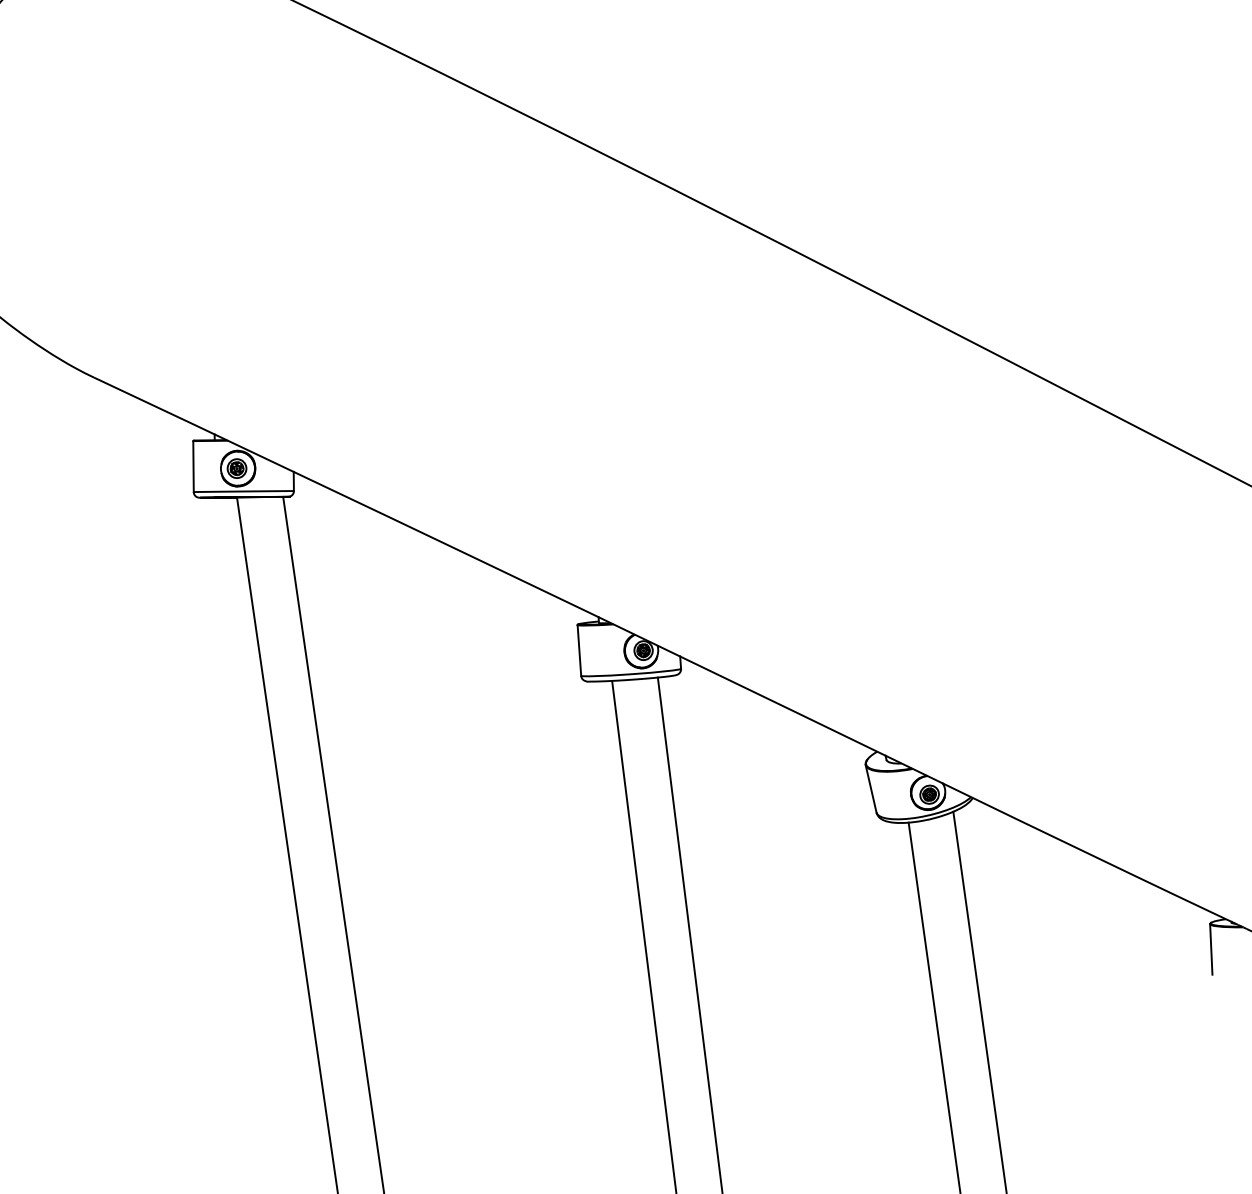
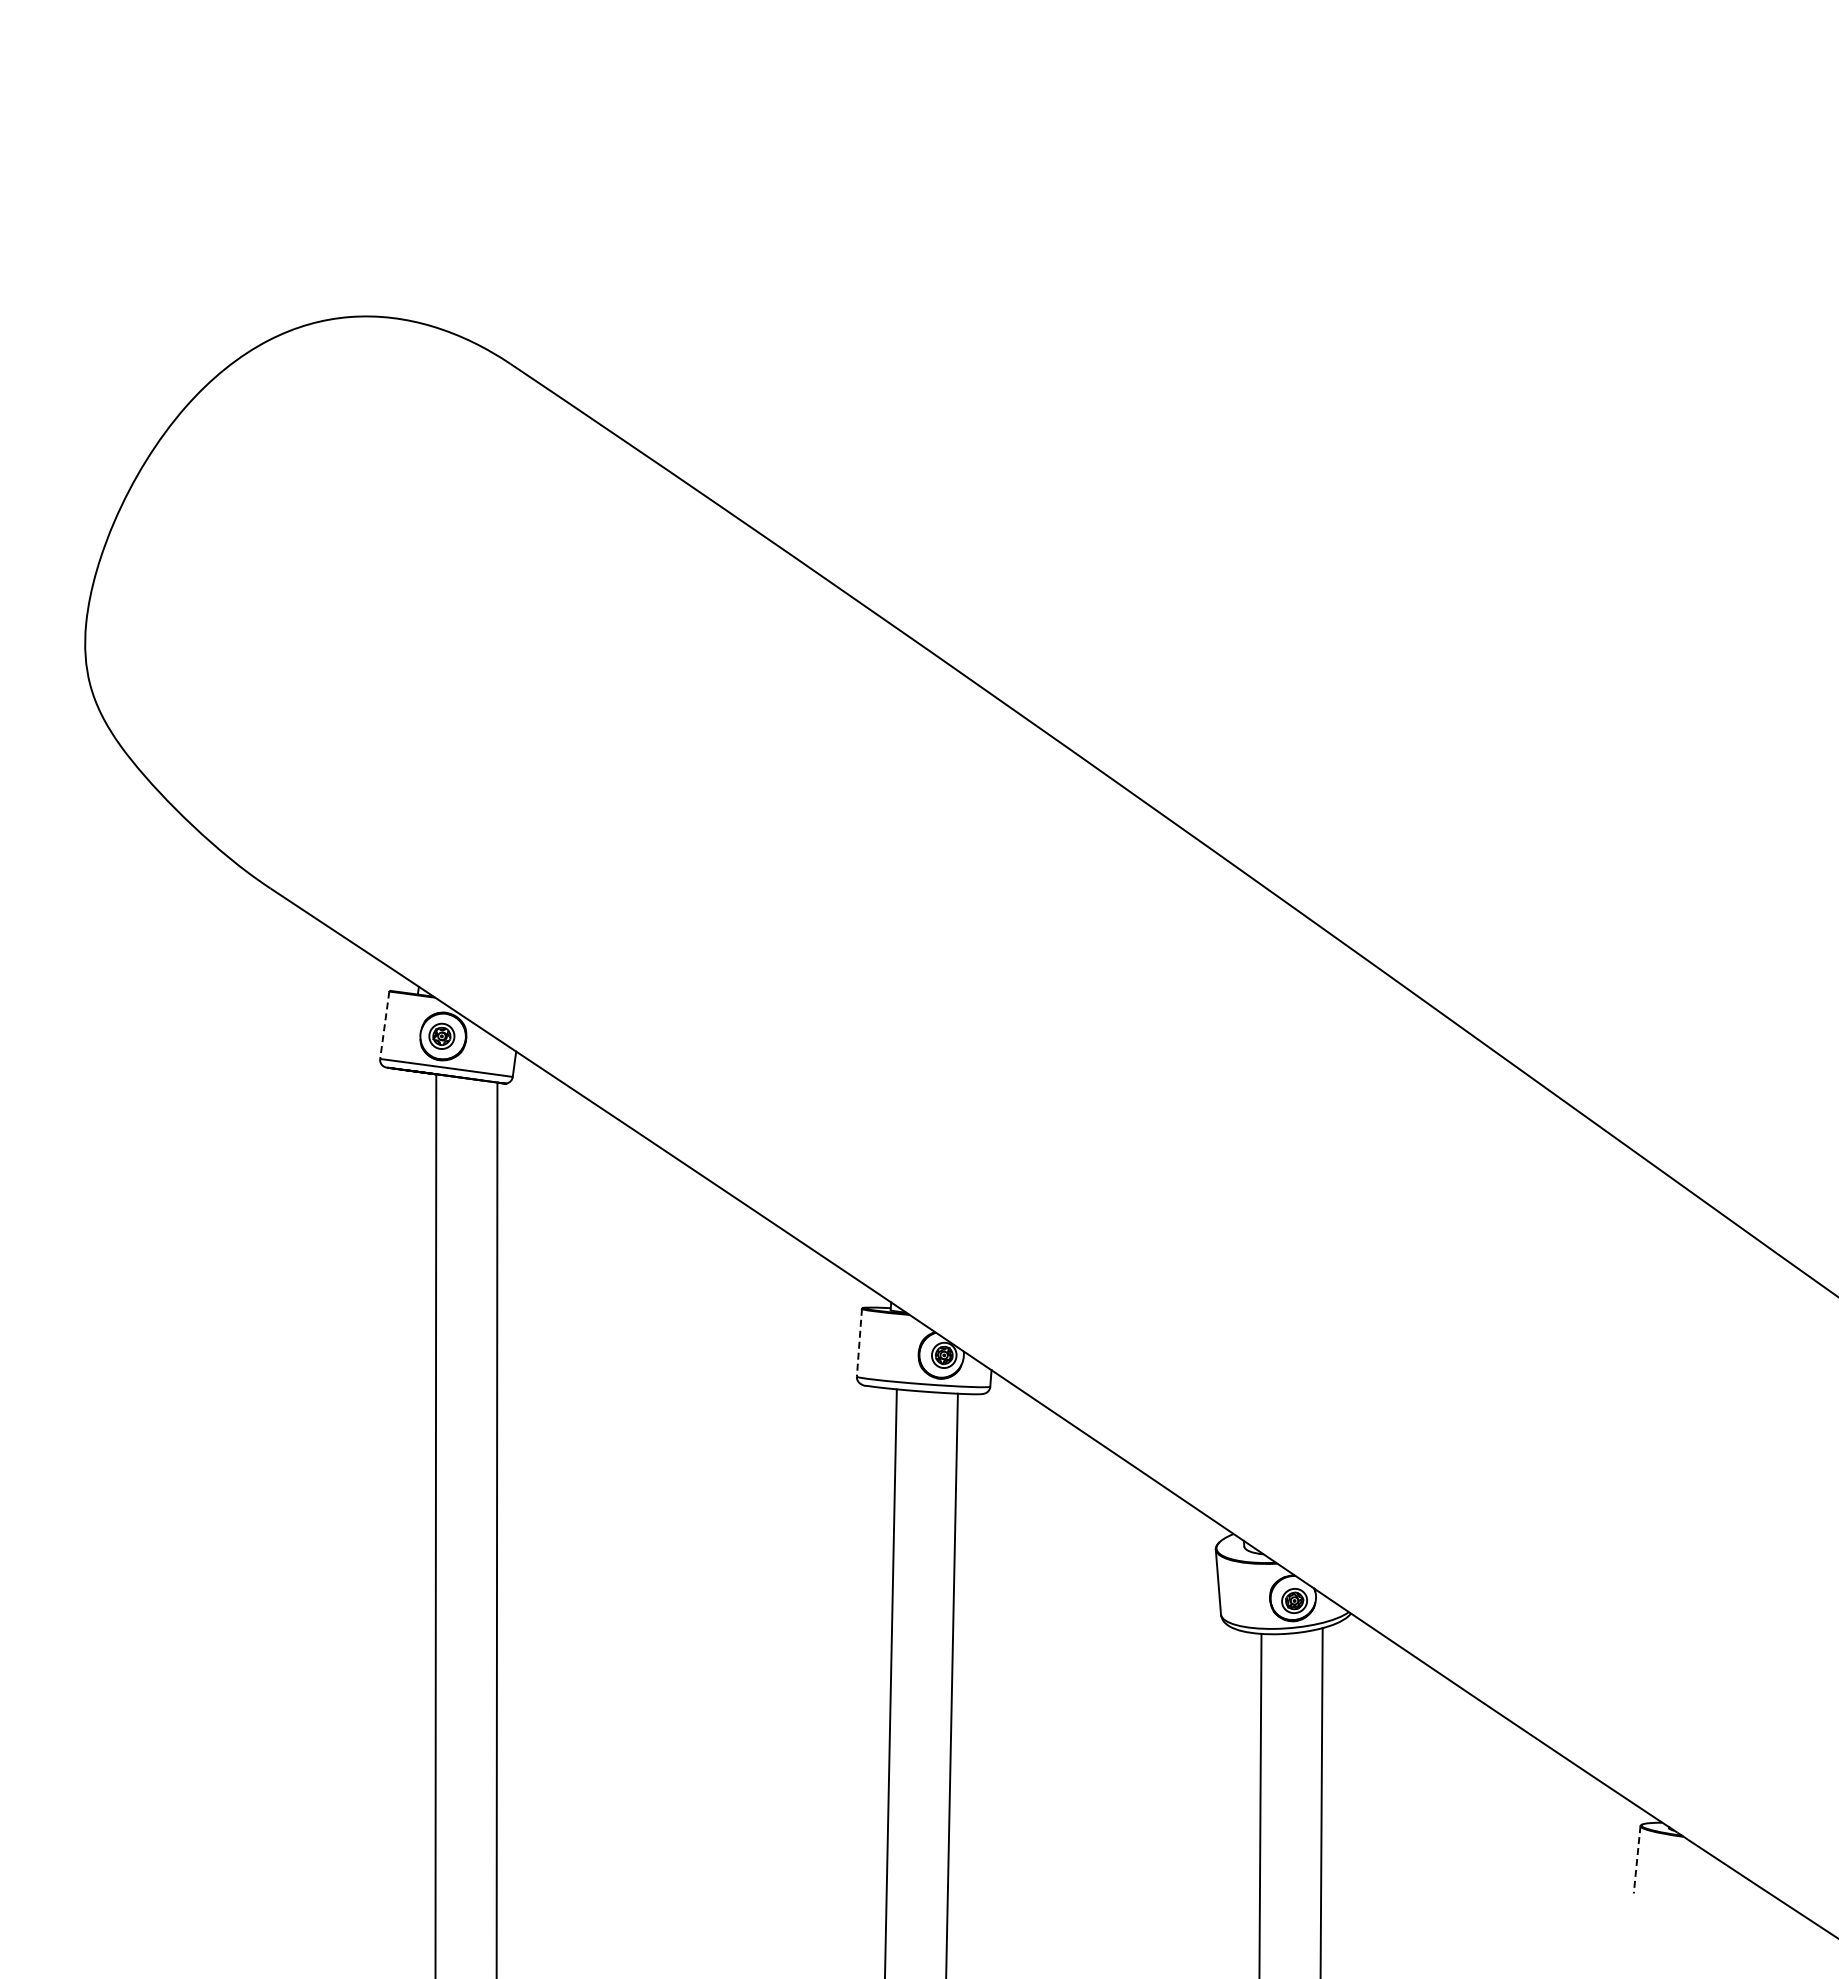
line: (193, 466) -> (384, 1025), solid -> dashed
line: (579, 650) -> (859, 1342), solid -> dashed
line: (1211, 949) -> (1637, 1859), solid -> dashed

